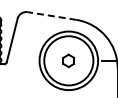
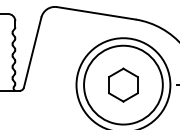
line: (51, 16) -> (95, 14), dashed -> solid
part: (68, 60) -> (122, 84), size x1.67

